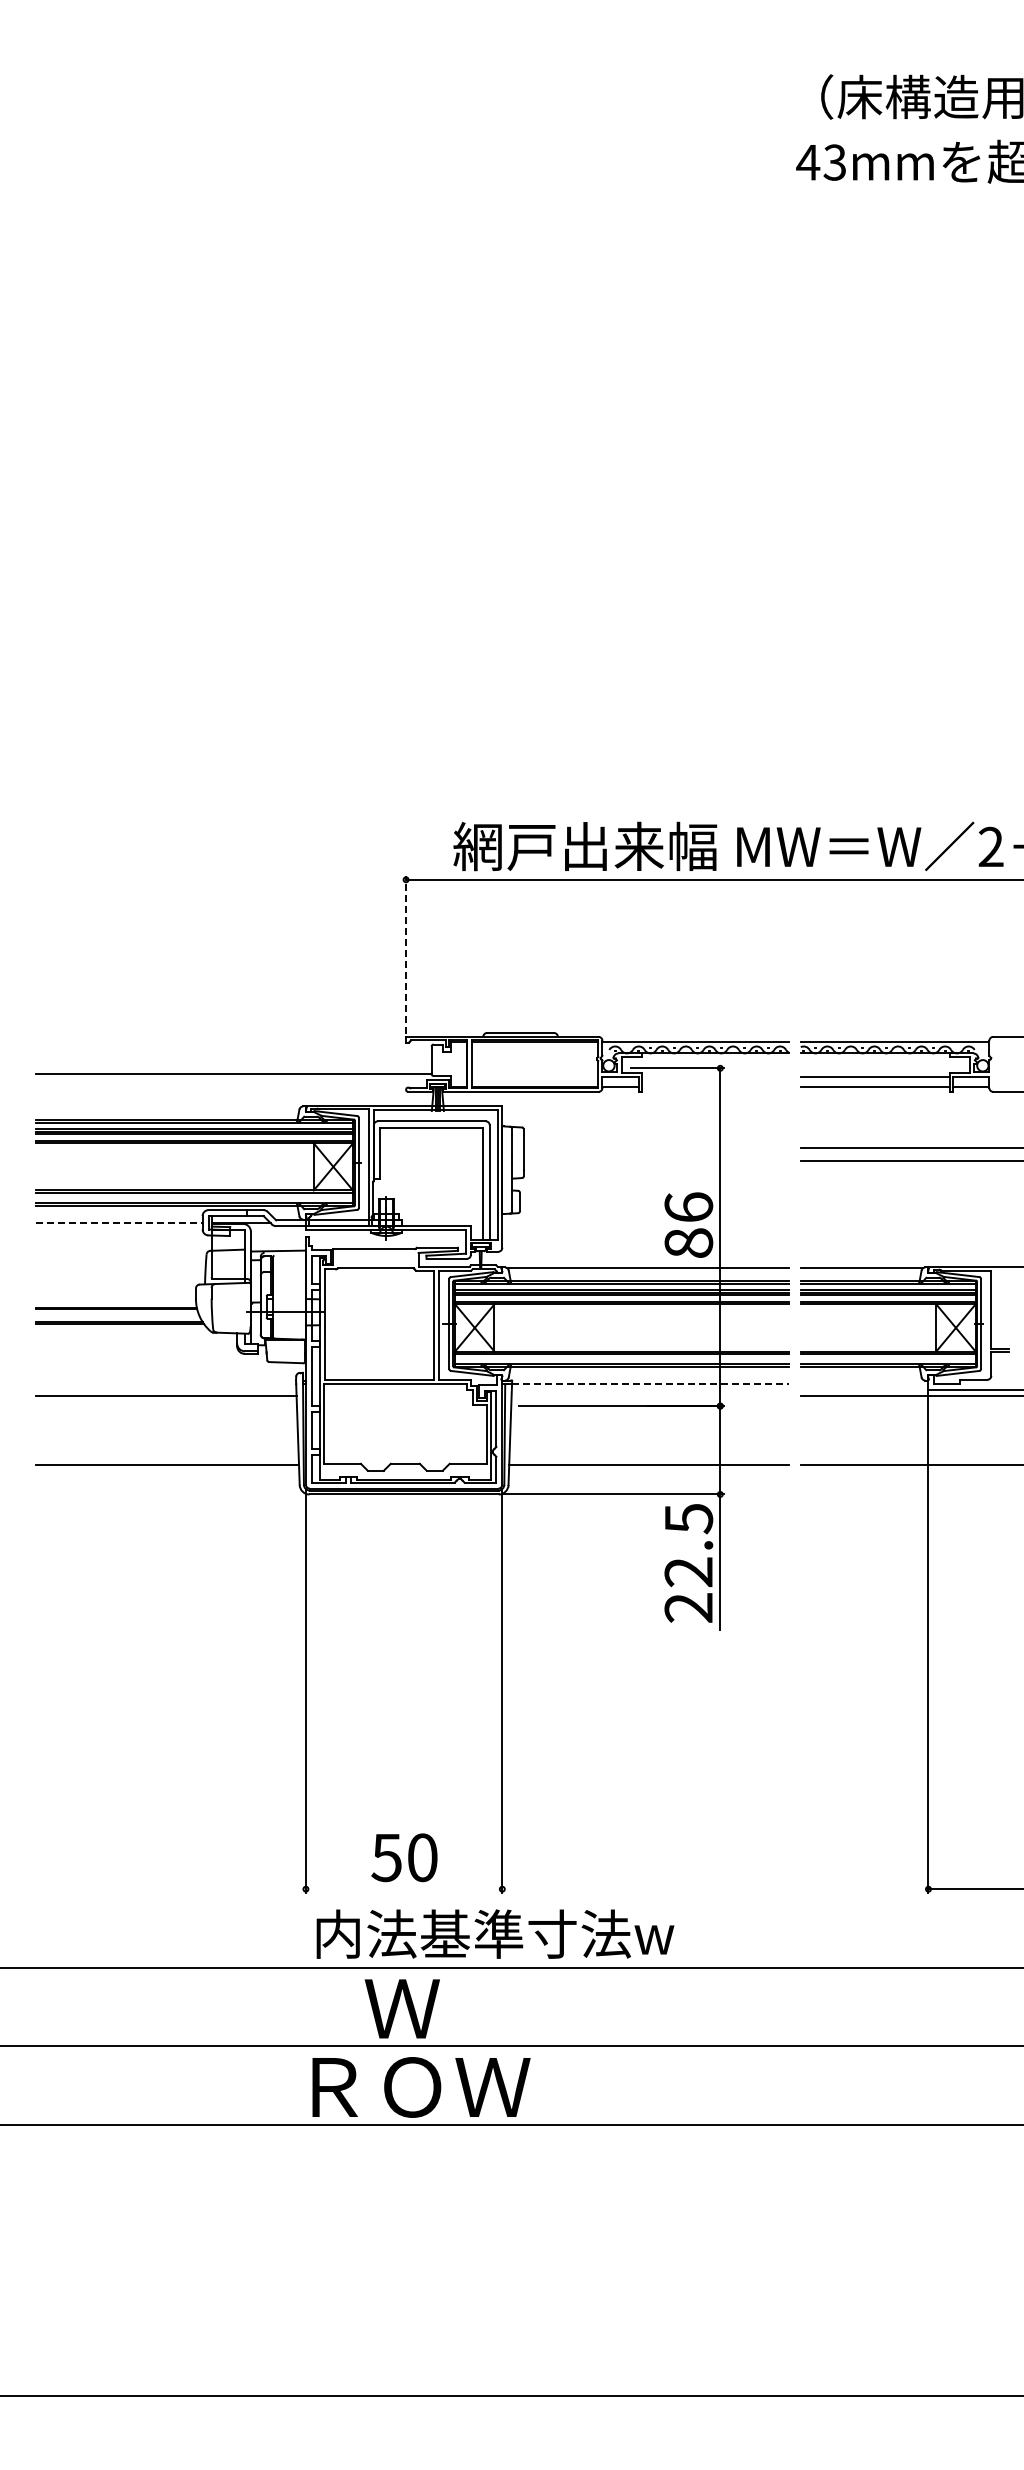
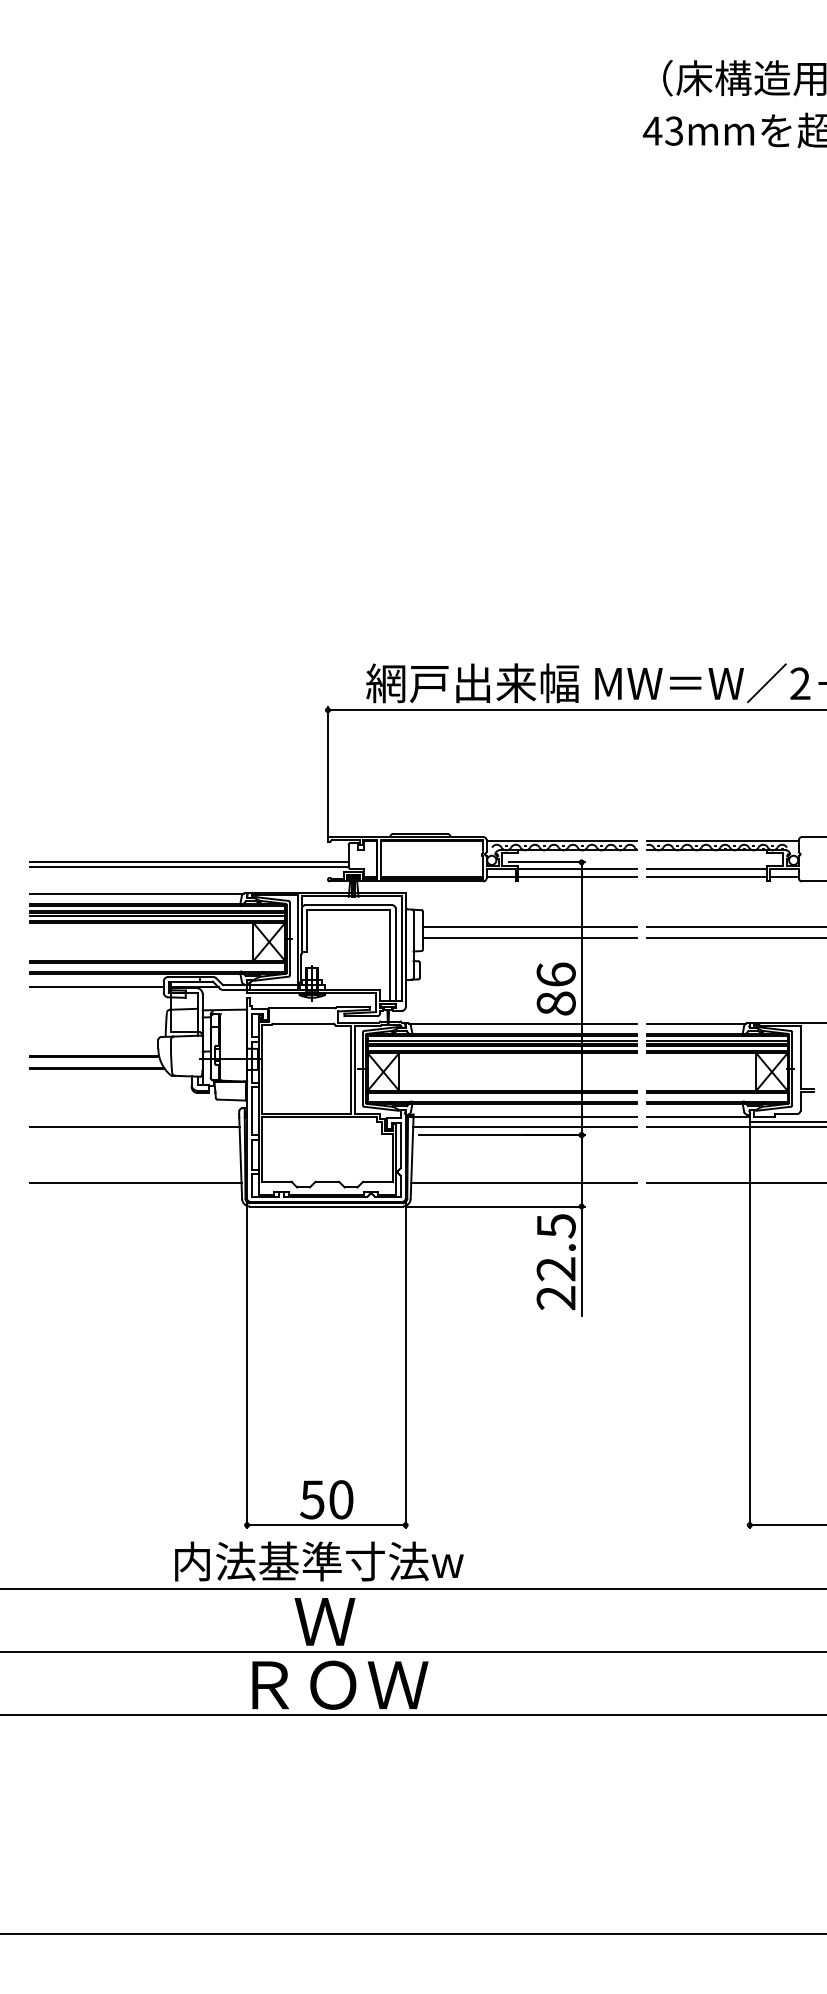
line: (406, 954) -> (328, 770), dashed -> solid
line: (233, 1068) -> (188, 862), added
line: (715, 1076) -> (577, 869), added
line: (715, 1086) -> (577, 877), added
line: (168, 1106) -> (136, 893), added
line: (656, 1148) -> (530, 927), added
line: (656, 1161) -> (530, 937), added
line: (120, 1223) -> (97, 987), dashed -> solid
line: (651, 1384) -> (526, 1117), dashed -> solid
line: (864, 1384) -> (698, 1117), added
line: (650, 1396) -> (525, 1127), added
line: (403, 1889) -> (325, 1525), added
text: (495, 1933) -> (319, 1560), moved

